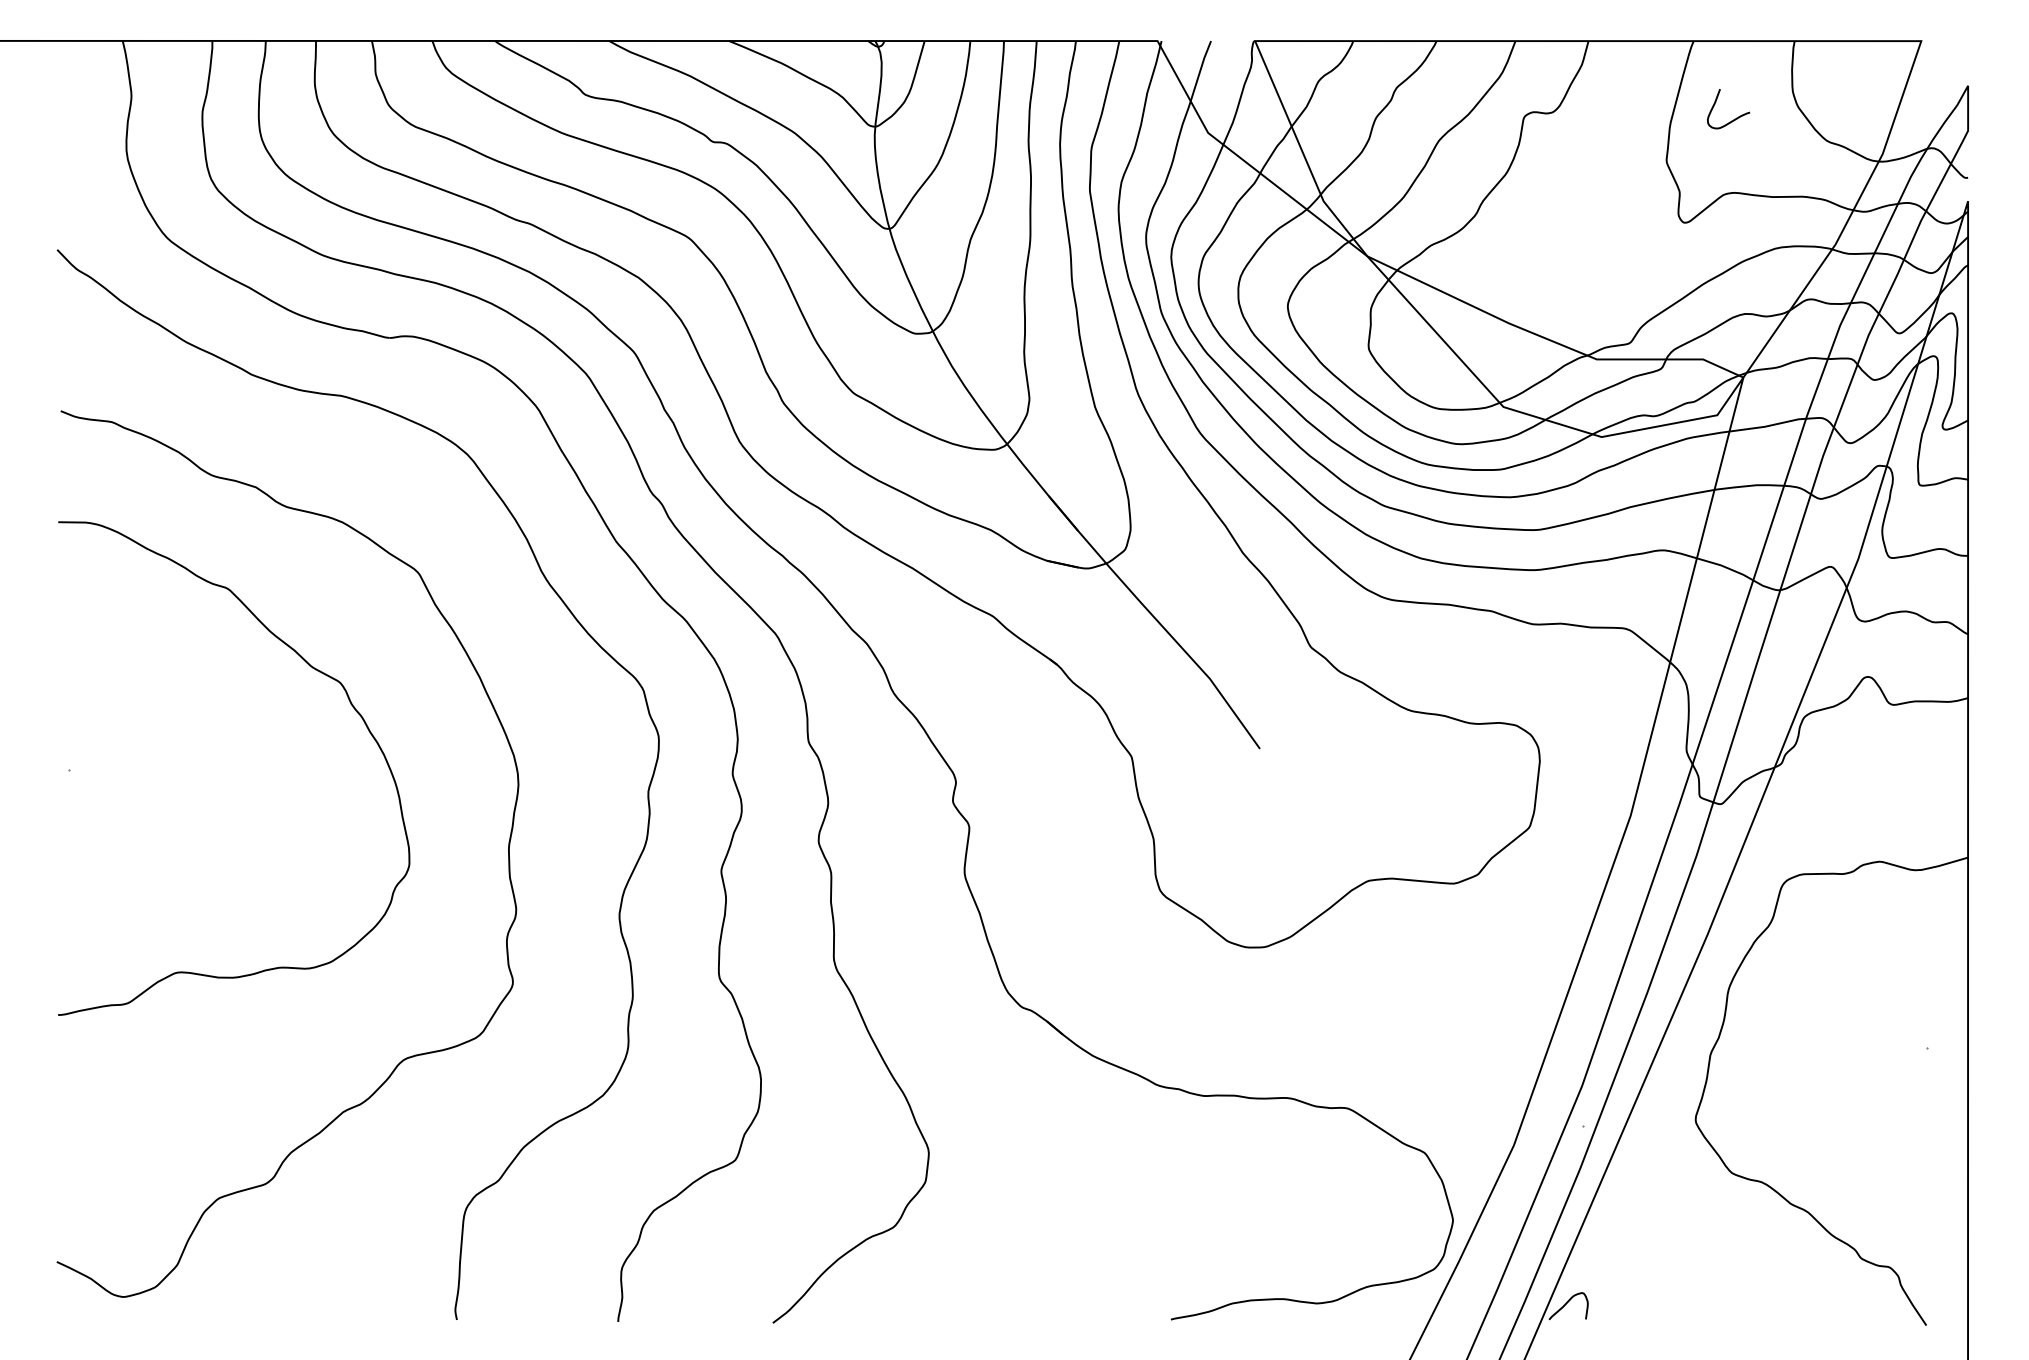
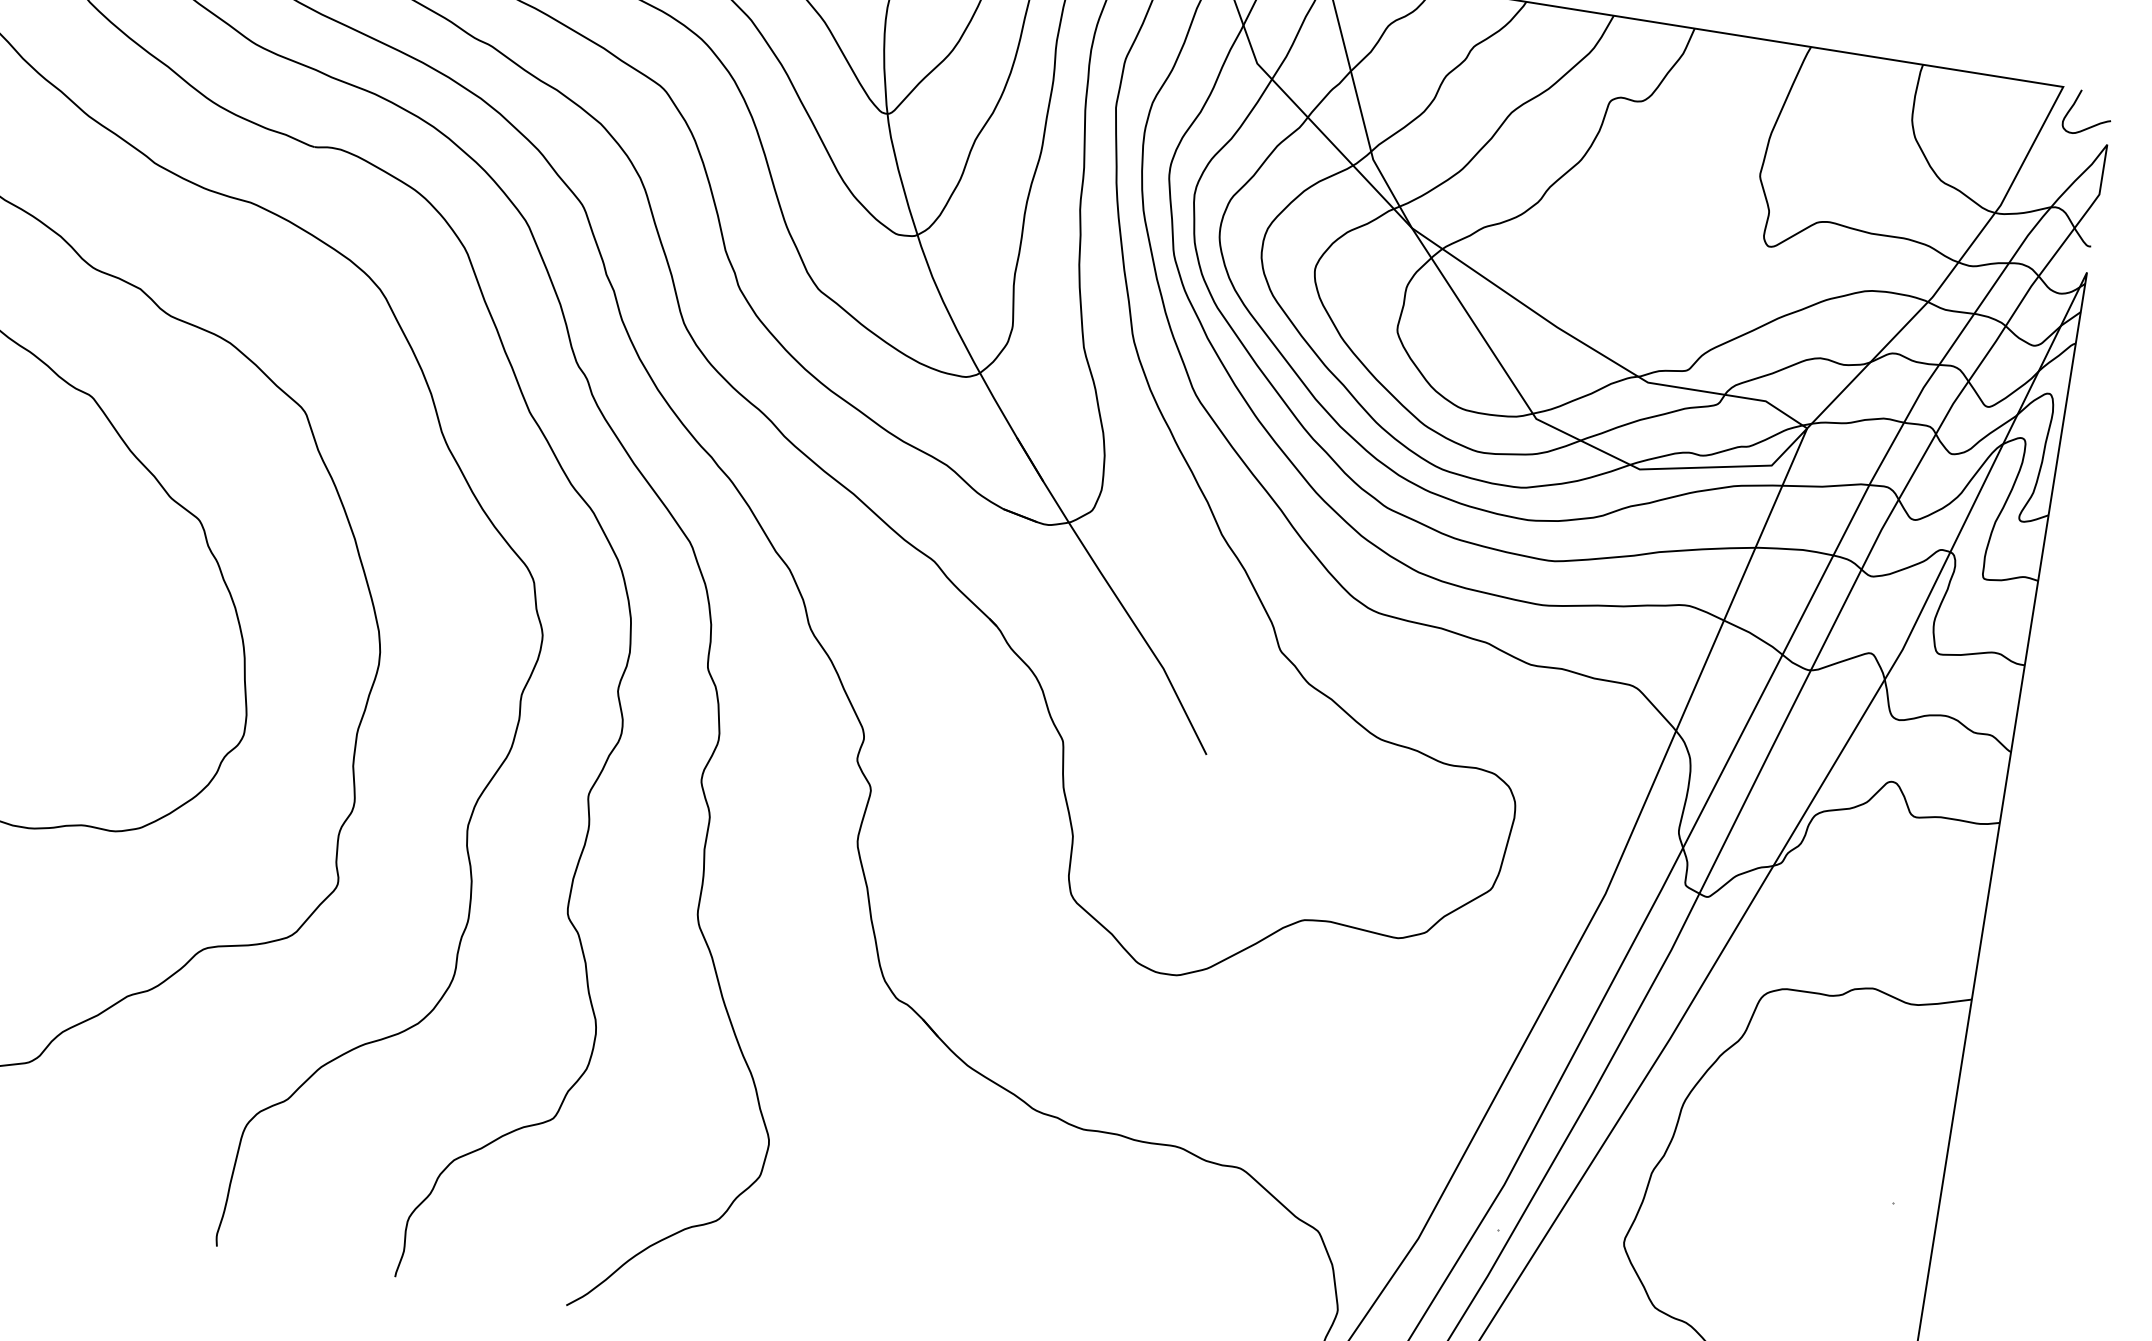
curve: (1733, 119) -> (2091, 125), moved

